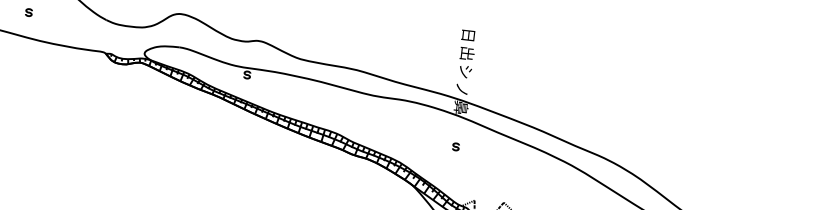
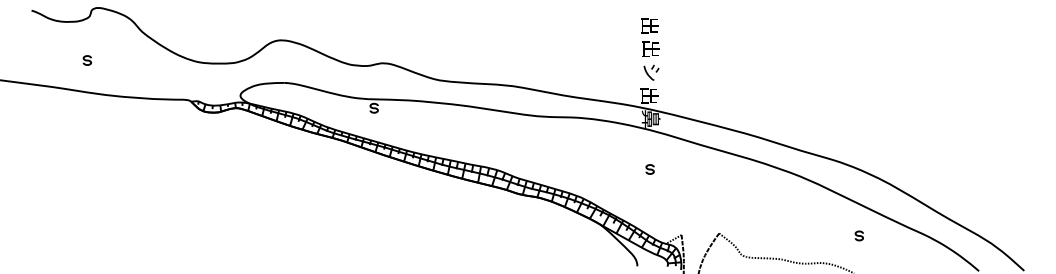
text: (468, 35) -> (649, 25), 日 -> 出
text: (462, 89) -> (649, 95), ノ -> 出

